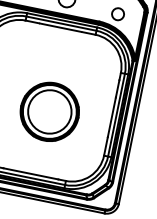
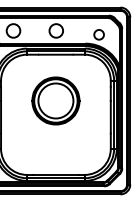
part: (49, 111) -> (55, 100), moved

